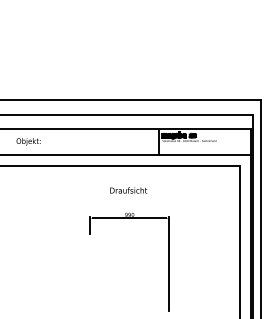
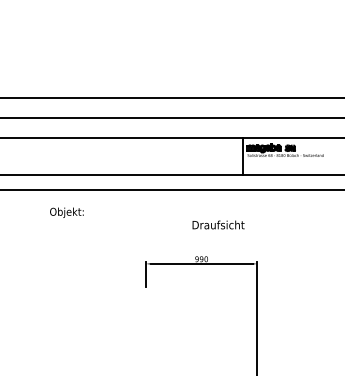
text: (28, 141) -> (66, 212), moved
text: (128, 190) -> (218, 224), moved

